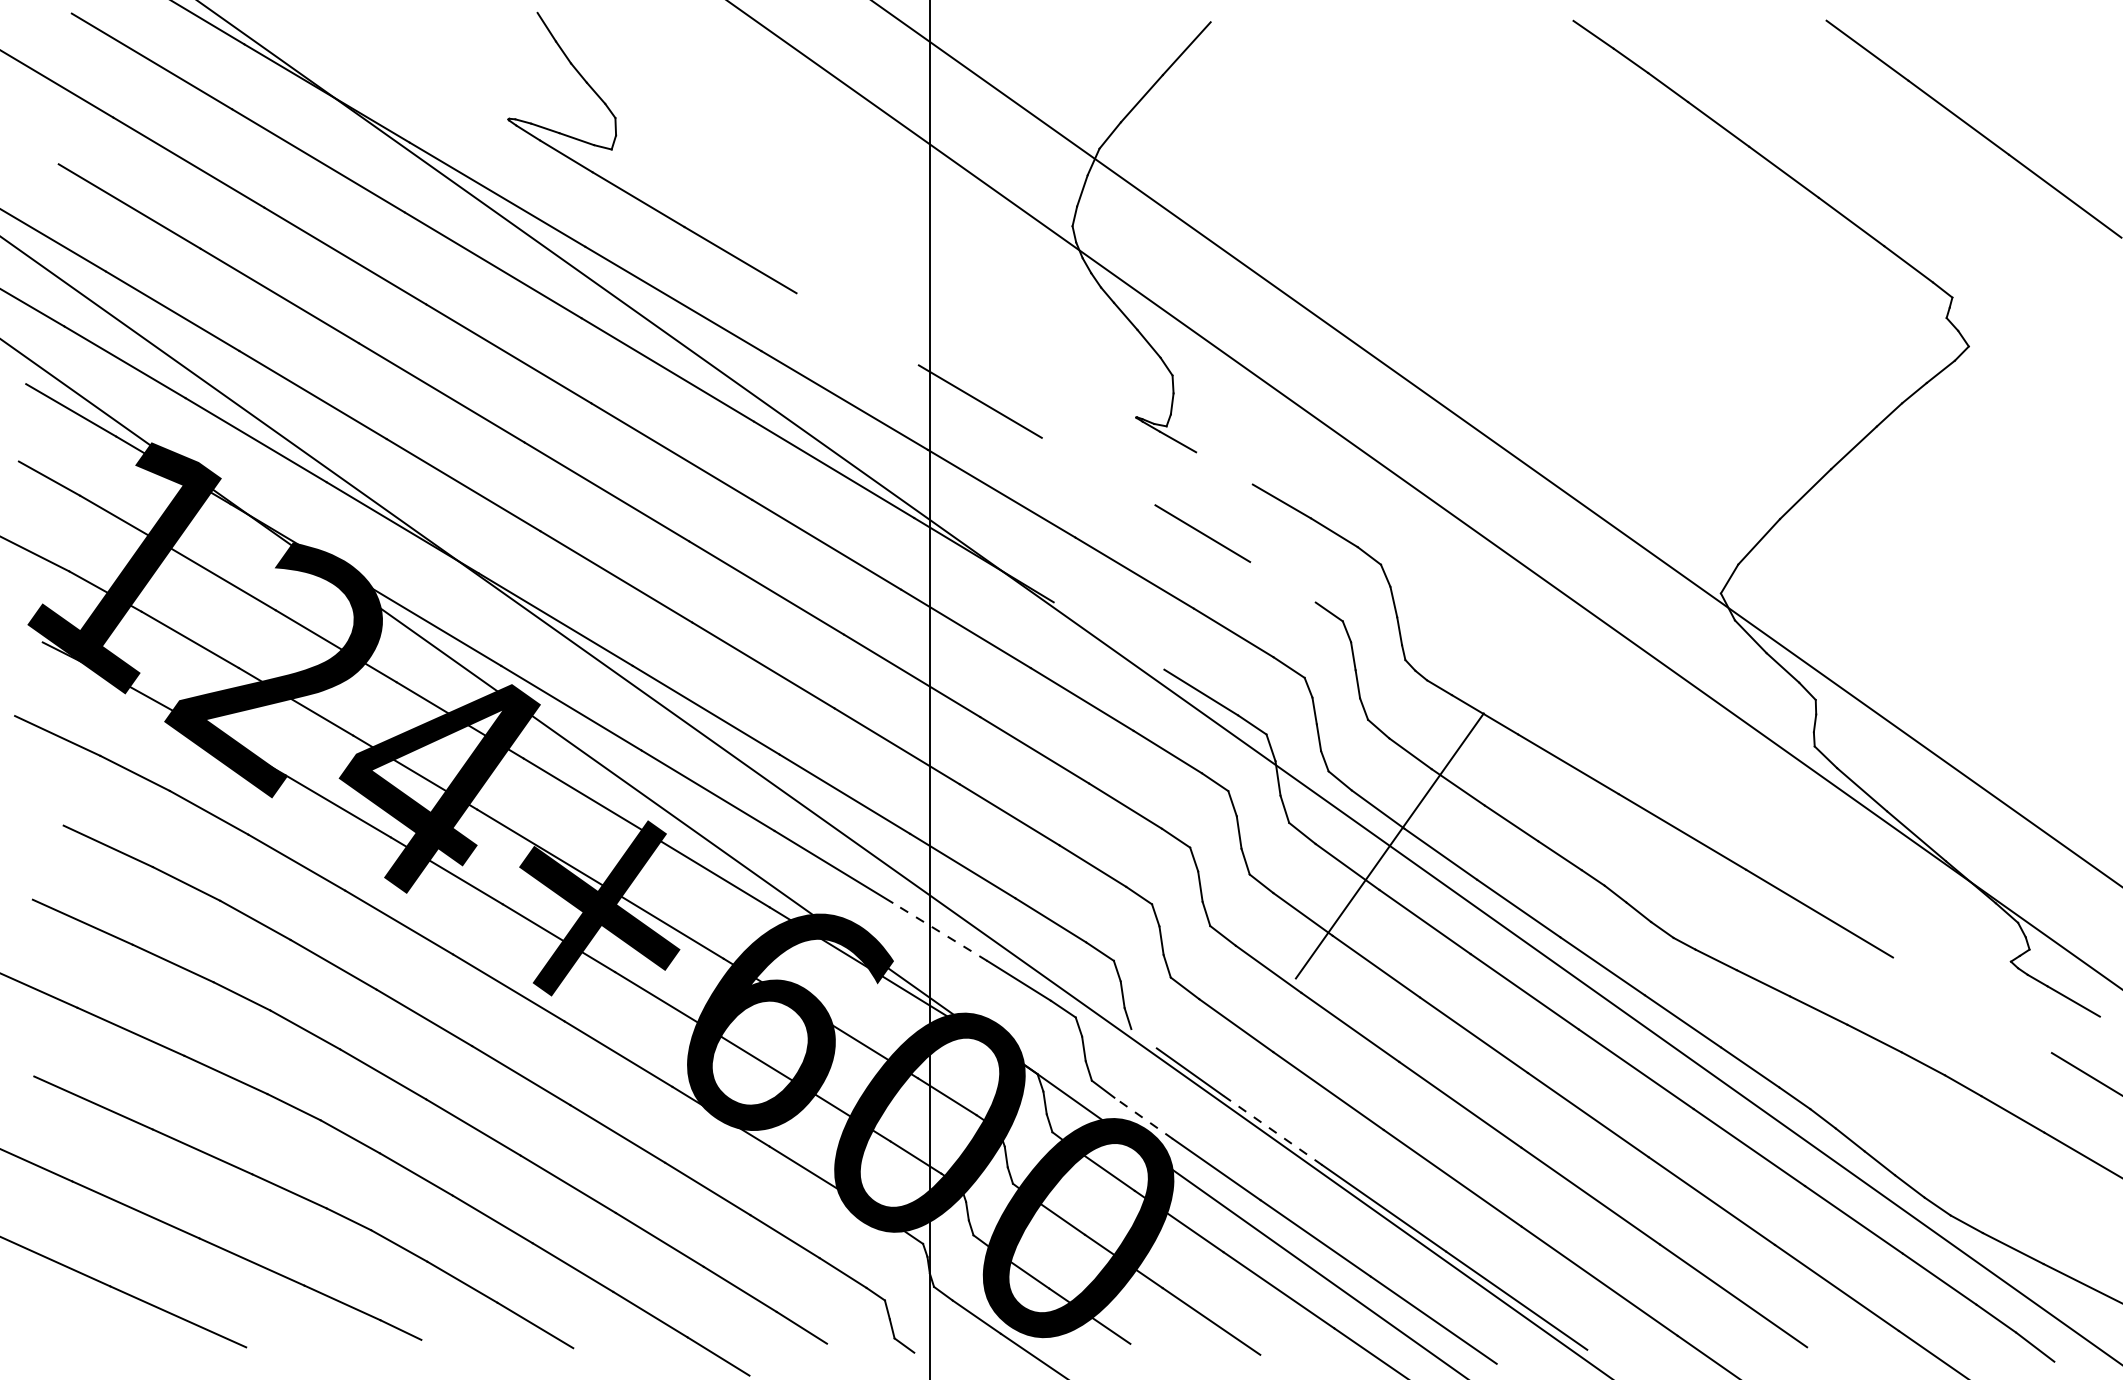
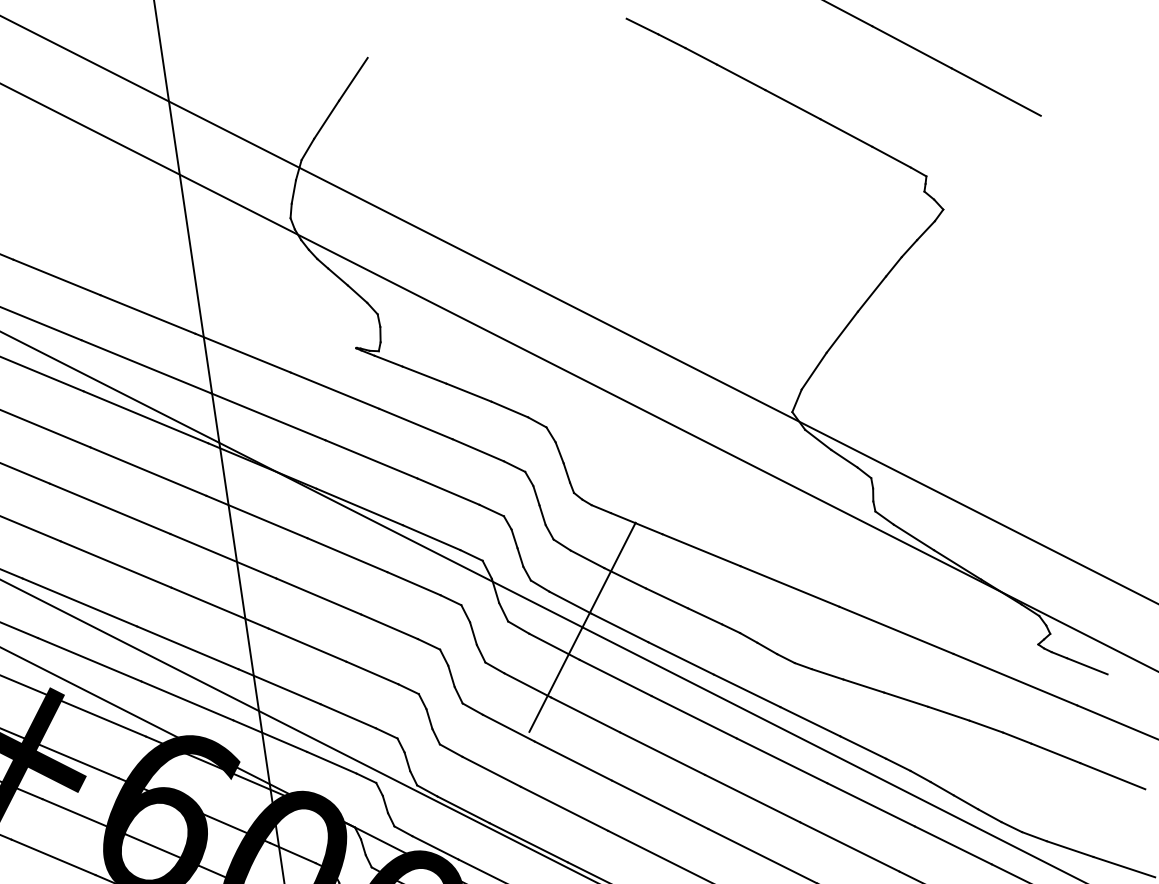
line: (857, 329) -> (147, 314), added
line: (1224, 468) -> (424, 375), added
line: (1098, 471) -> (334, 390), added
line: (1282, 582) -> (478, 450), added
line: (1108, 635) -> (359, 506), added
line: (939, 931) -> (269, 735), dashed -> solid
line: (1971, 1005) -> (1014, 679), added
line: (1143, 1038) -> (426, 790), added
line: (1143, 1118) -> (435, 847), dashed -> solid
line: (1272, 1130) -> (528, 842), dashed -> solid

